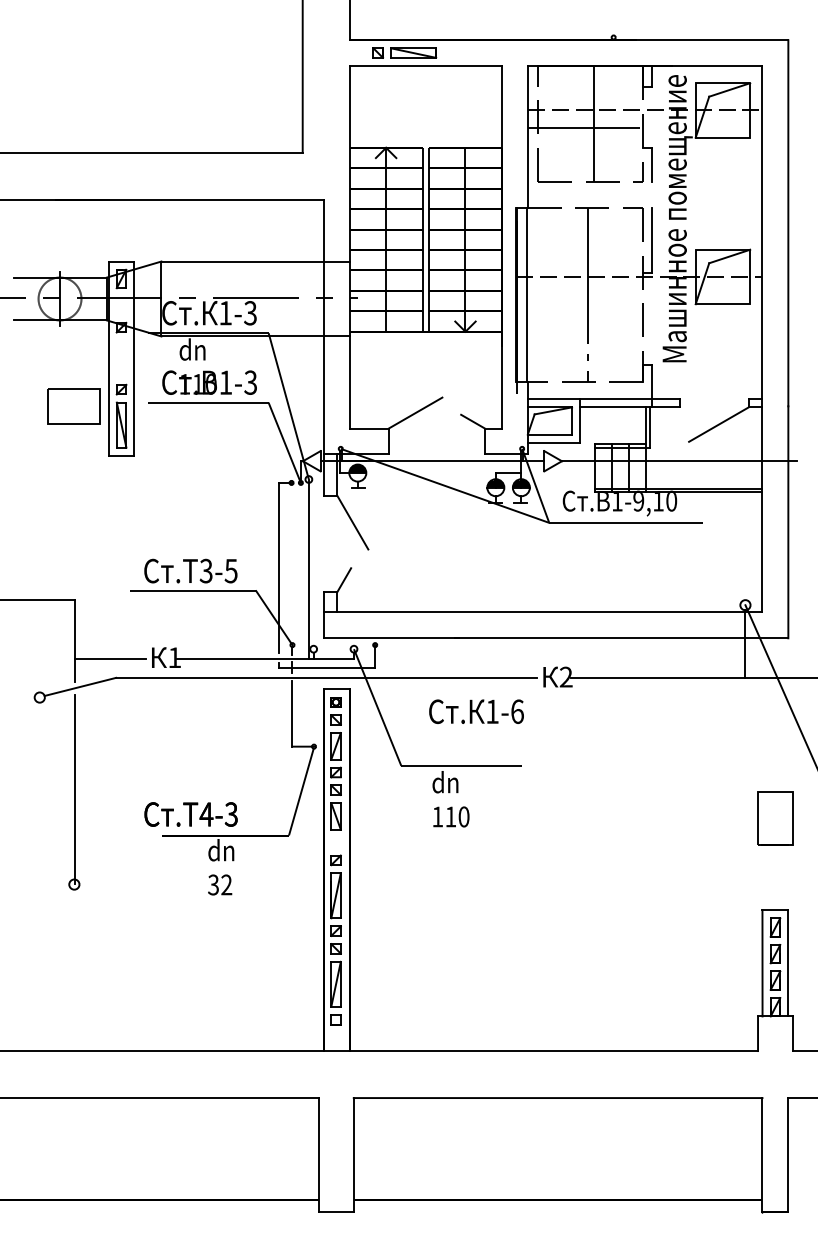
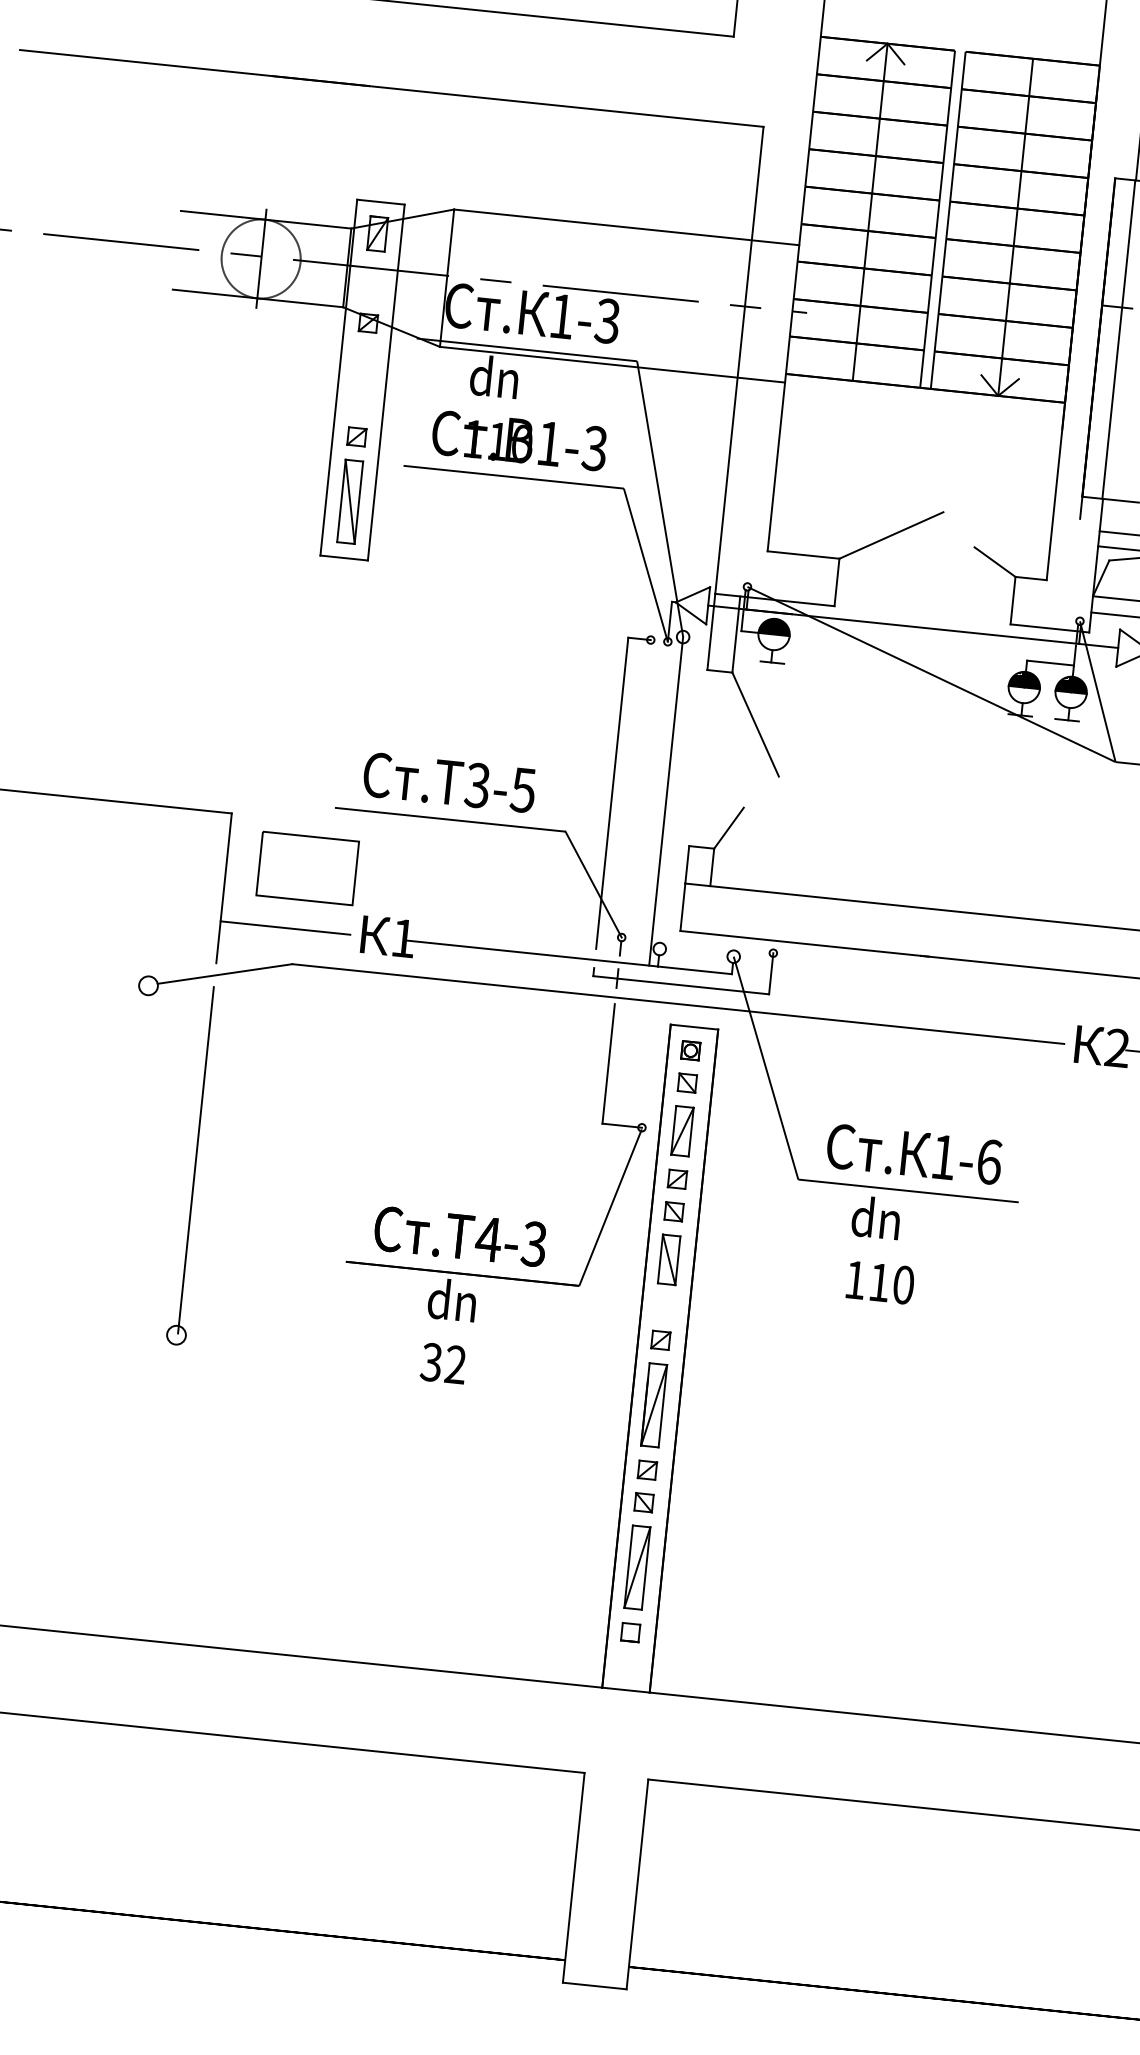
part: (73, 406) -> (306, 868), moved
text: (476, 711) -> (914, 1153), moved
text: (190, 814) -> (459, 1236), moved

